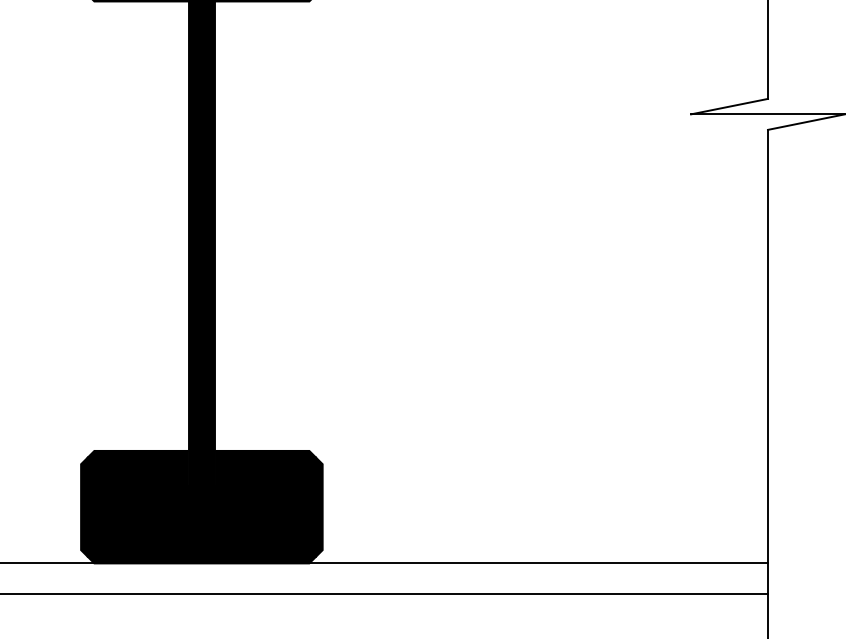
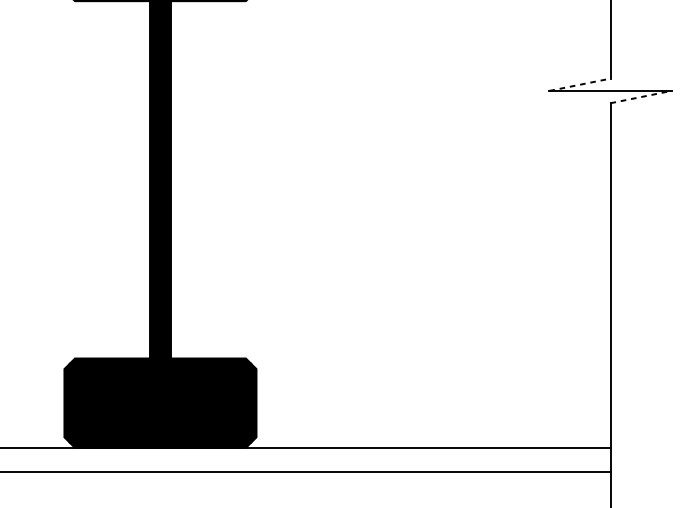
line: (730, 106) -> (580, 84), solid -> dashed
line: (806, 122) -> (641, 97), solid -> dashed

